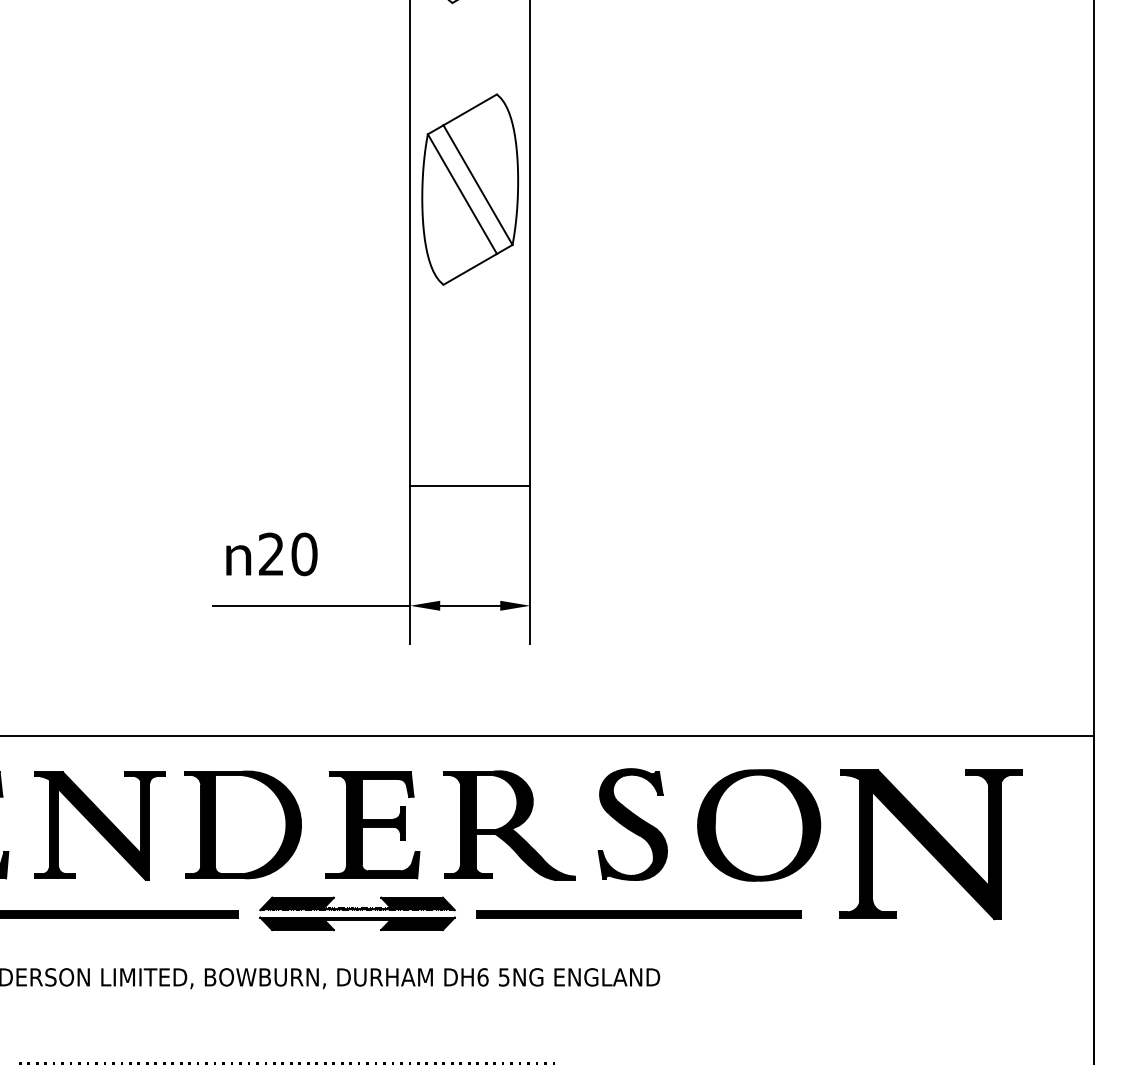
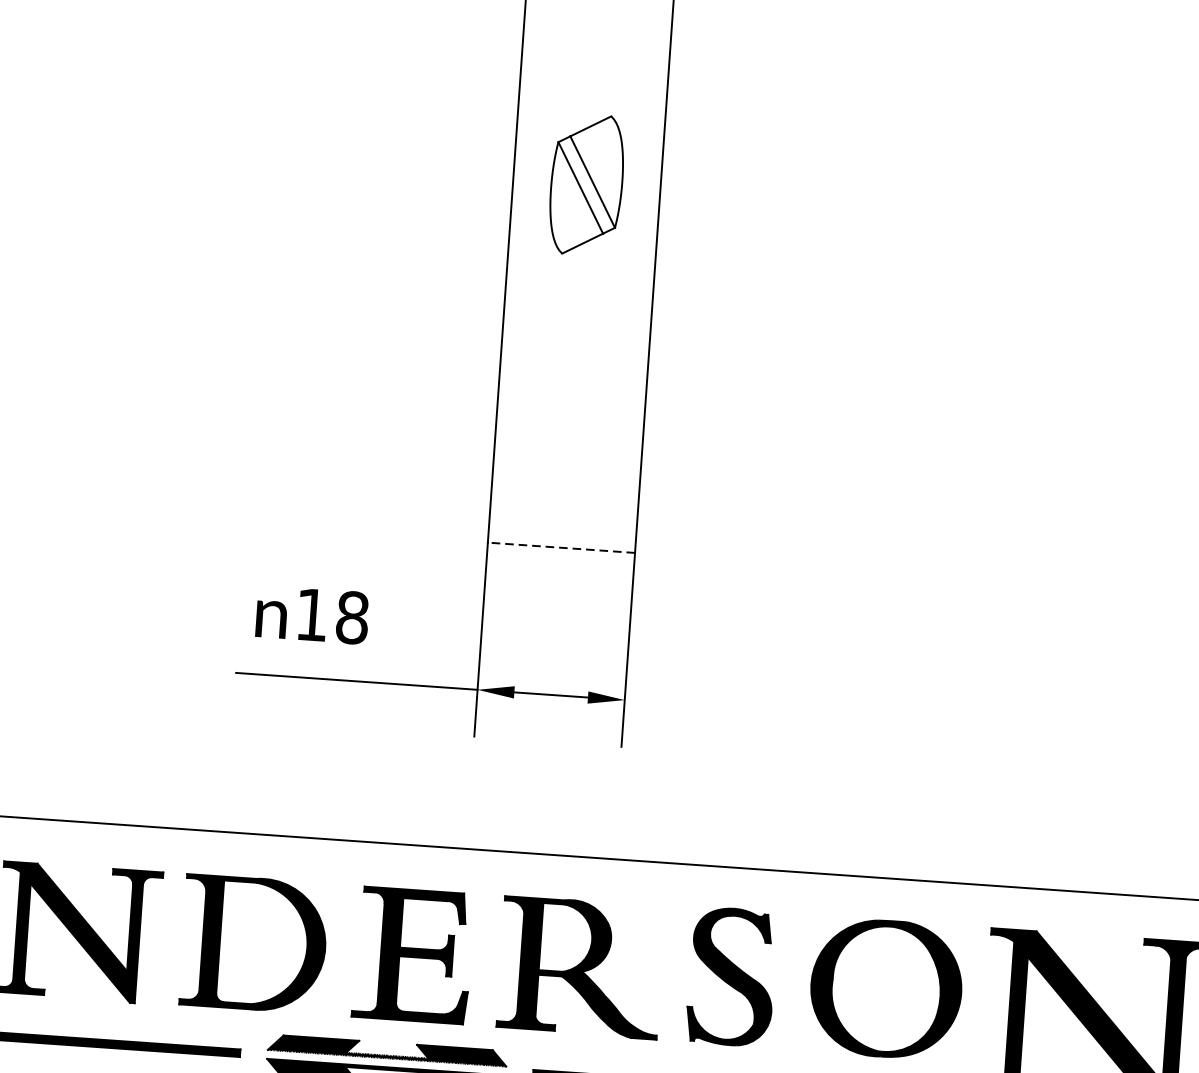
part: (469, 189) -> (585, 184), size x0.6
line: (469, 485) -> (560, 547), solid -> dashed
text: (288, 553) -> (332, 615), 20 -> 18

